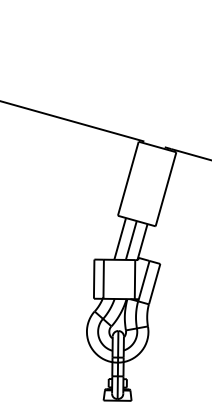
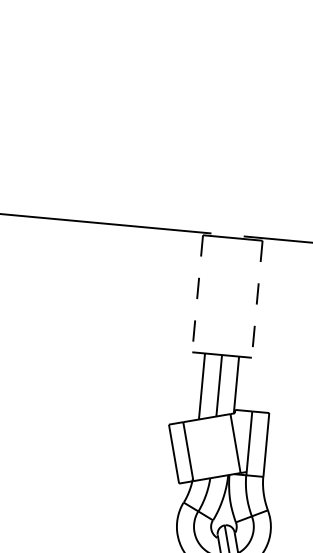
line: (128, 179) -> (198, 294), solid -> dashed
line: (165, 189) -> (256, 299), solid -> dashed

